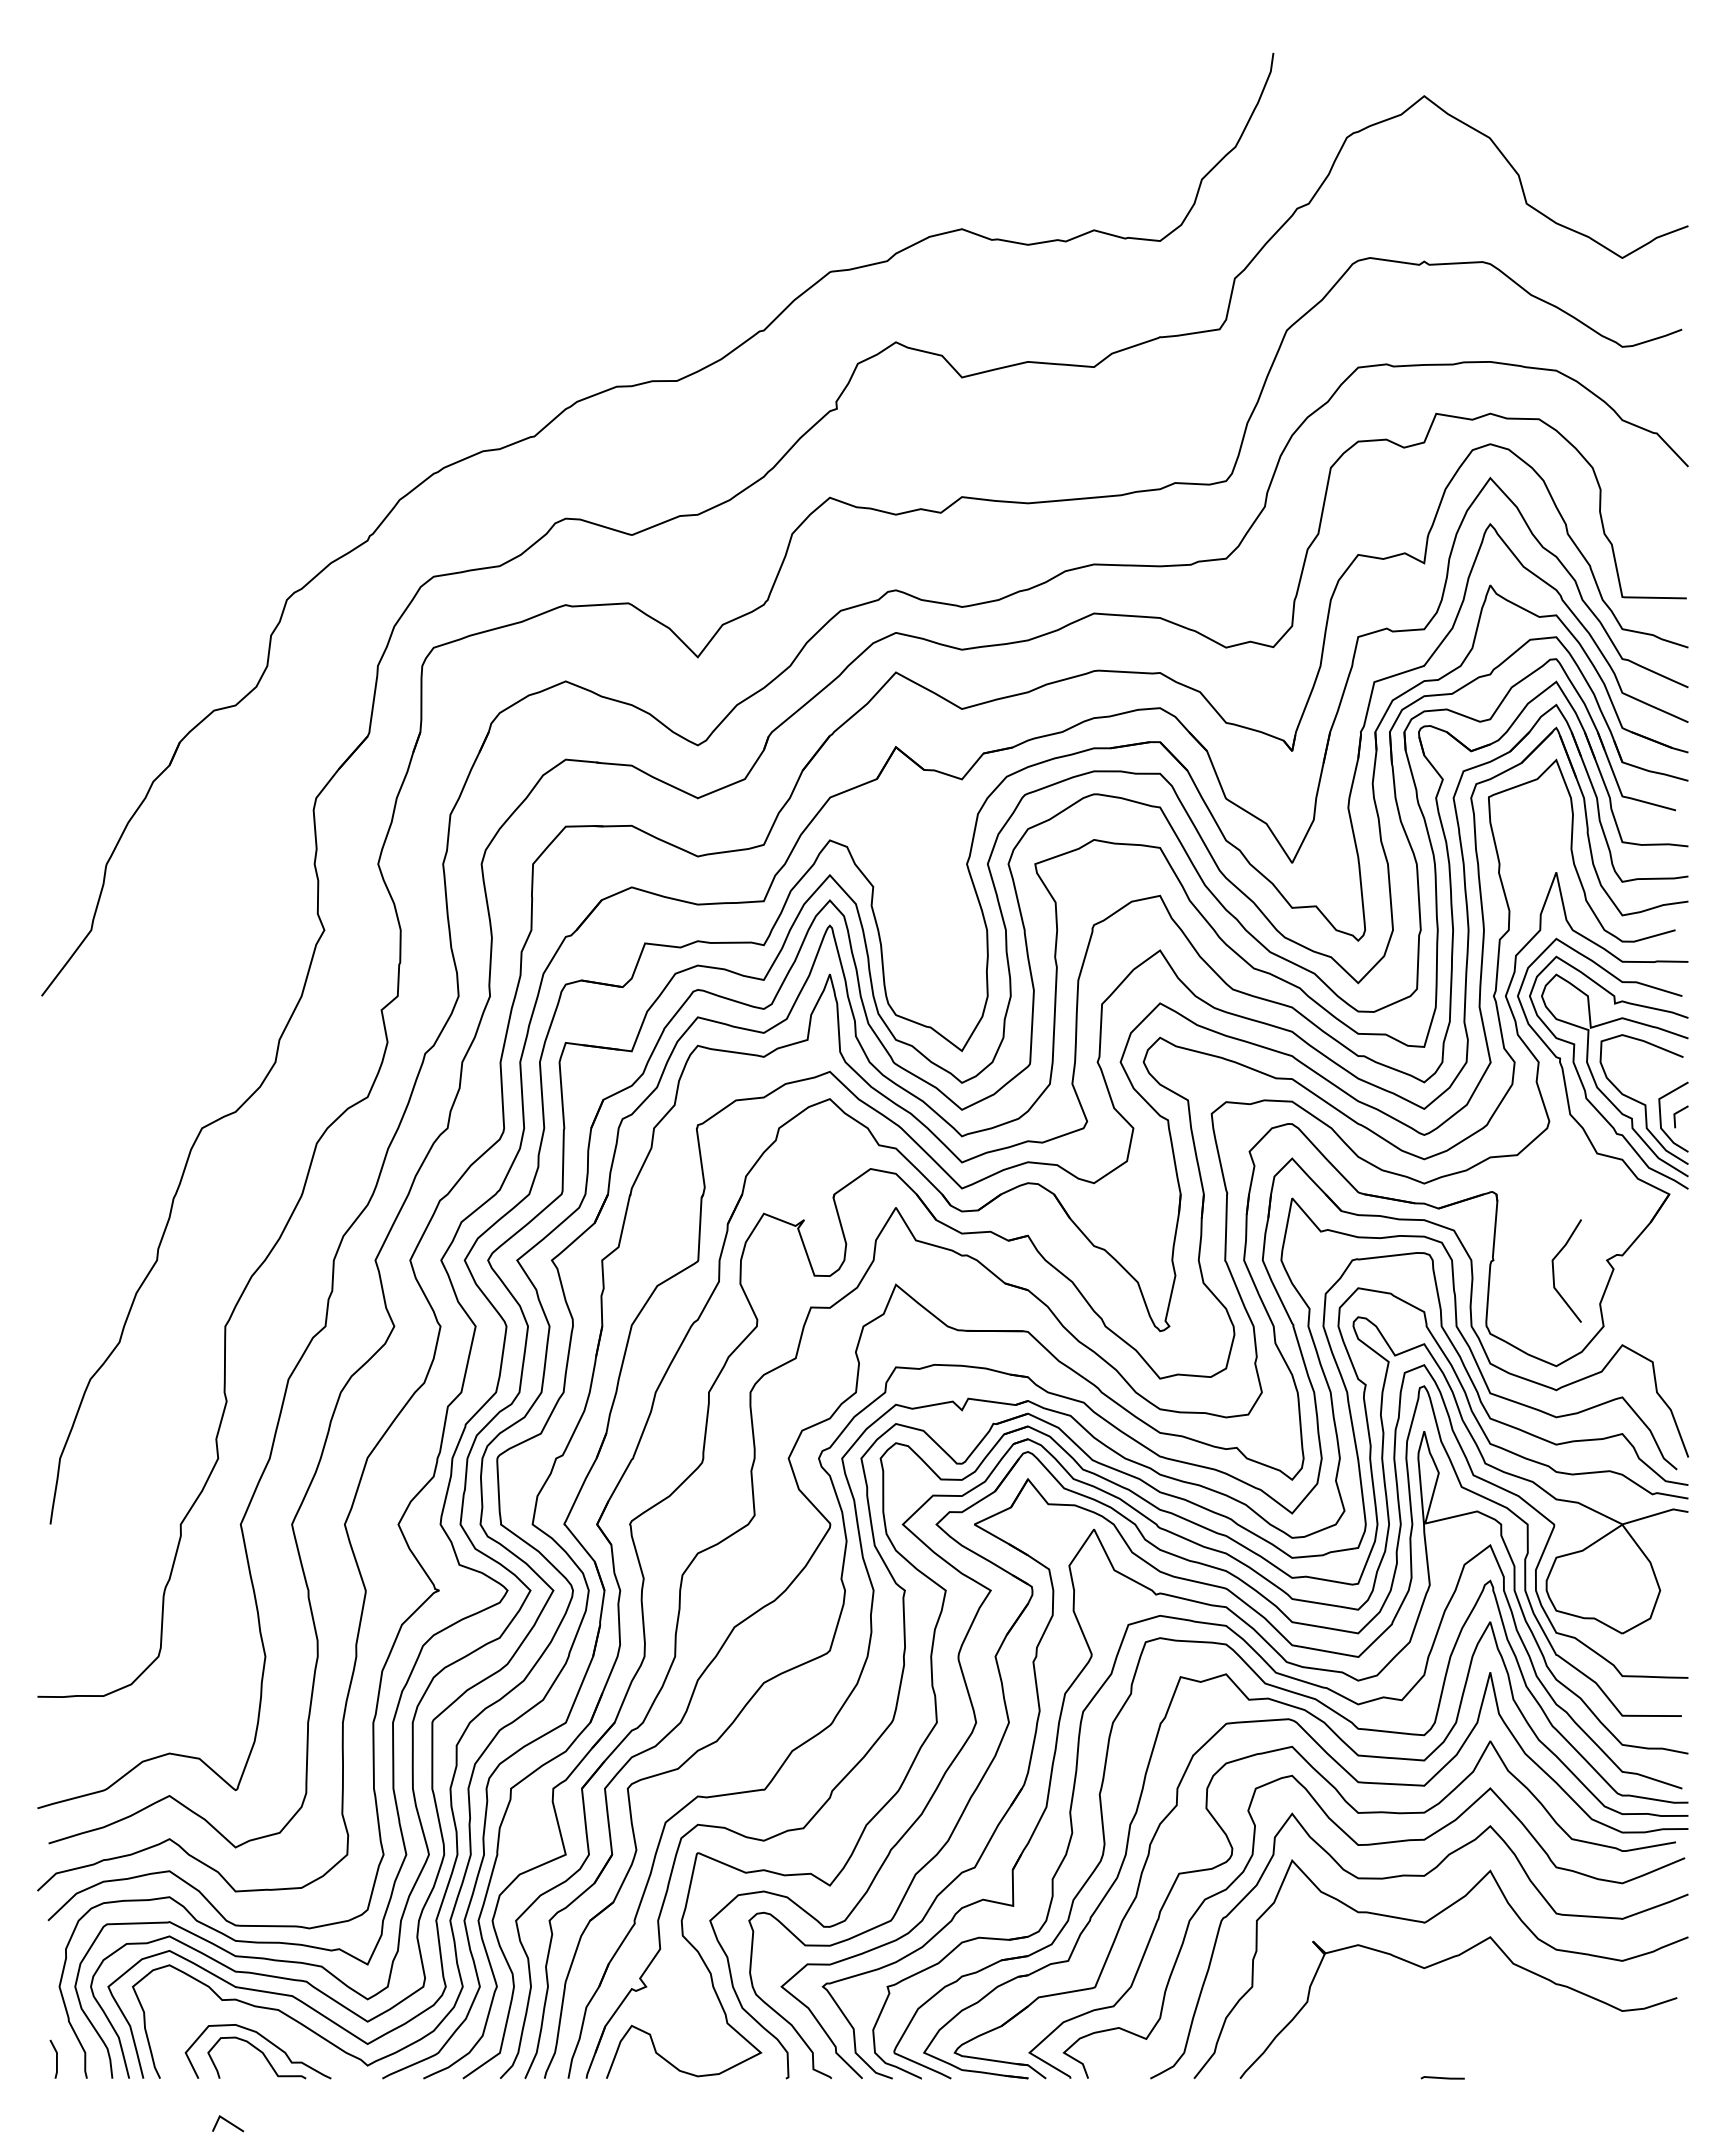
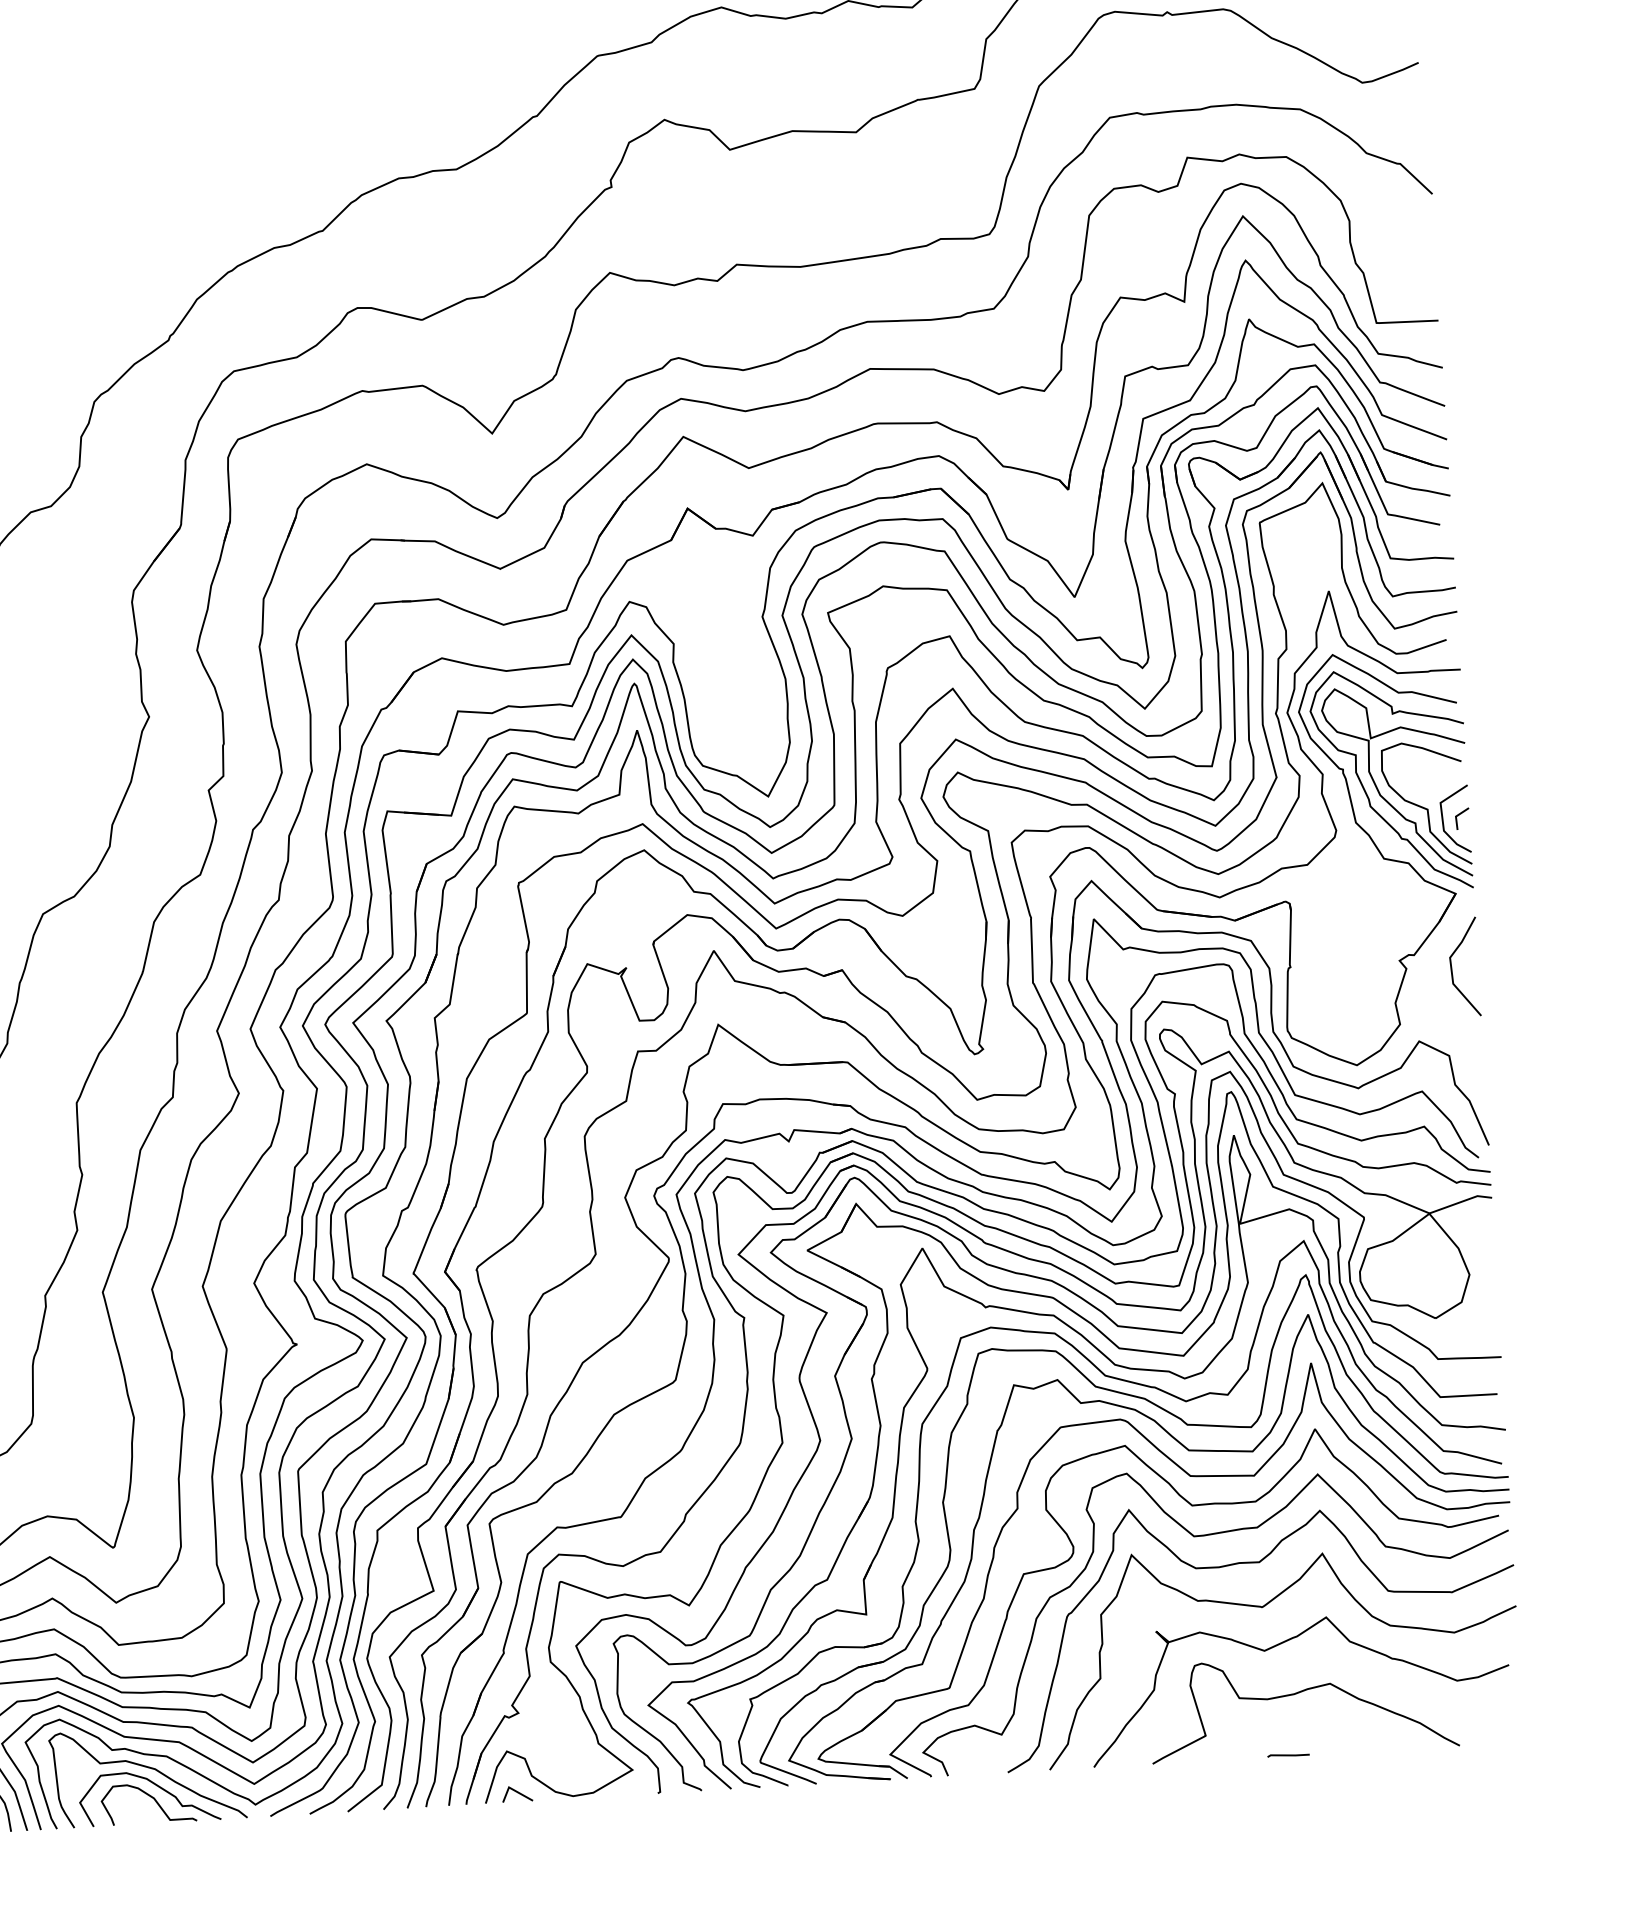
line: (1554, 1270) -> (1452, 967), moved
curve: (1458, 2014) -> (1300, 1693), added
curve: (258, 2021) -> (148, 1768), added
line: (228, 2122) -> (517, 1792), moved

